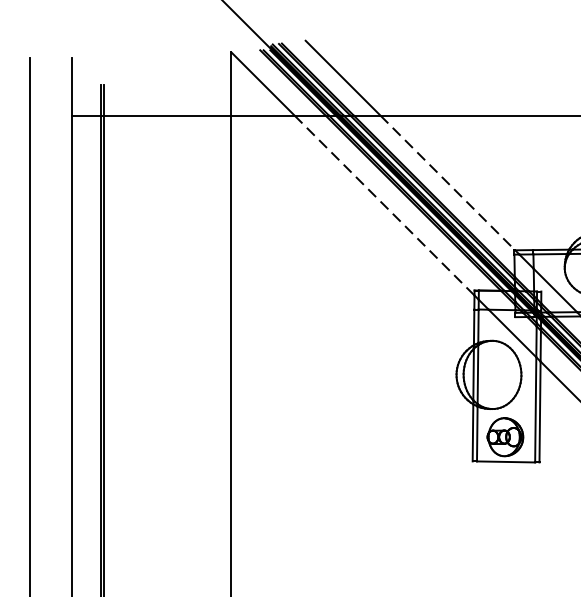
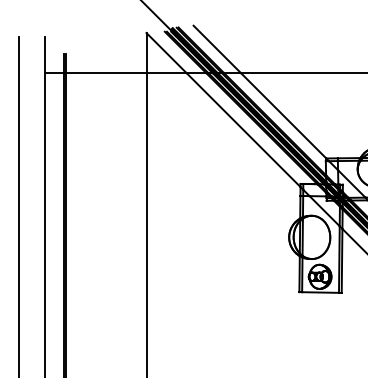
line: (449, 184) -> (284, 116), dashed -> solid
line: (384, 206) -> (243, 130), dashed -> solid

